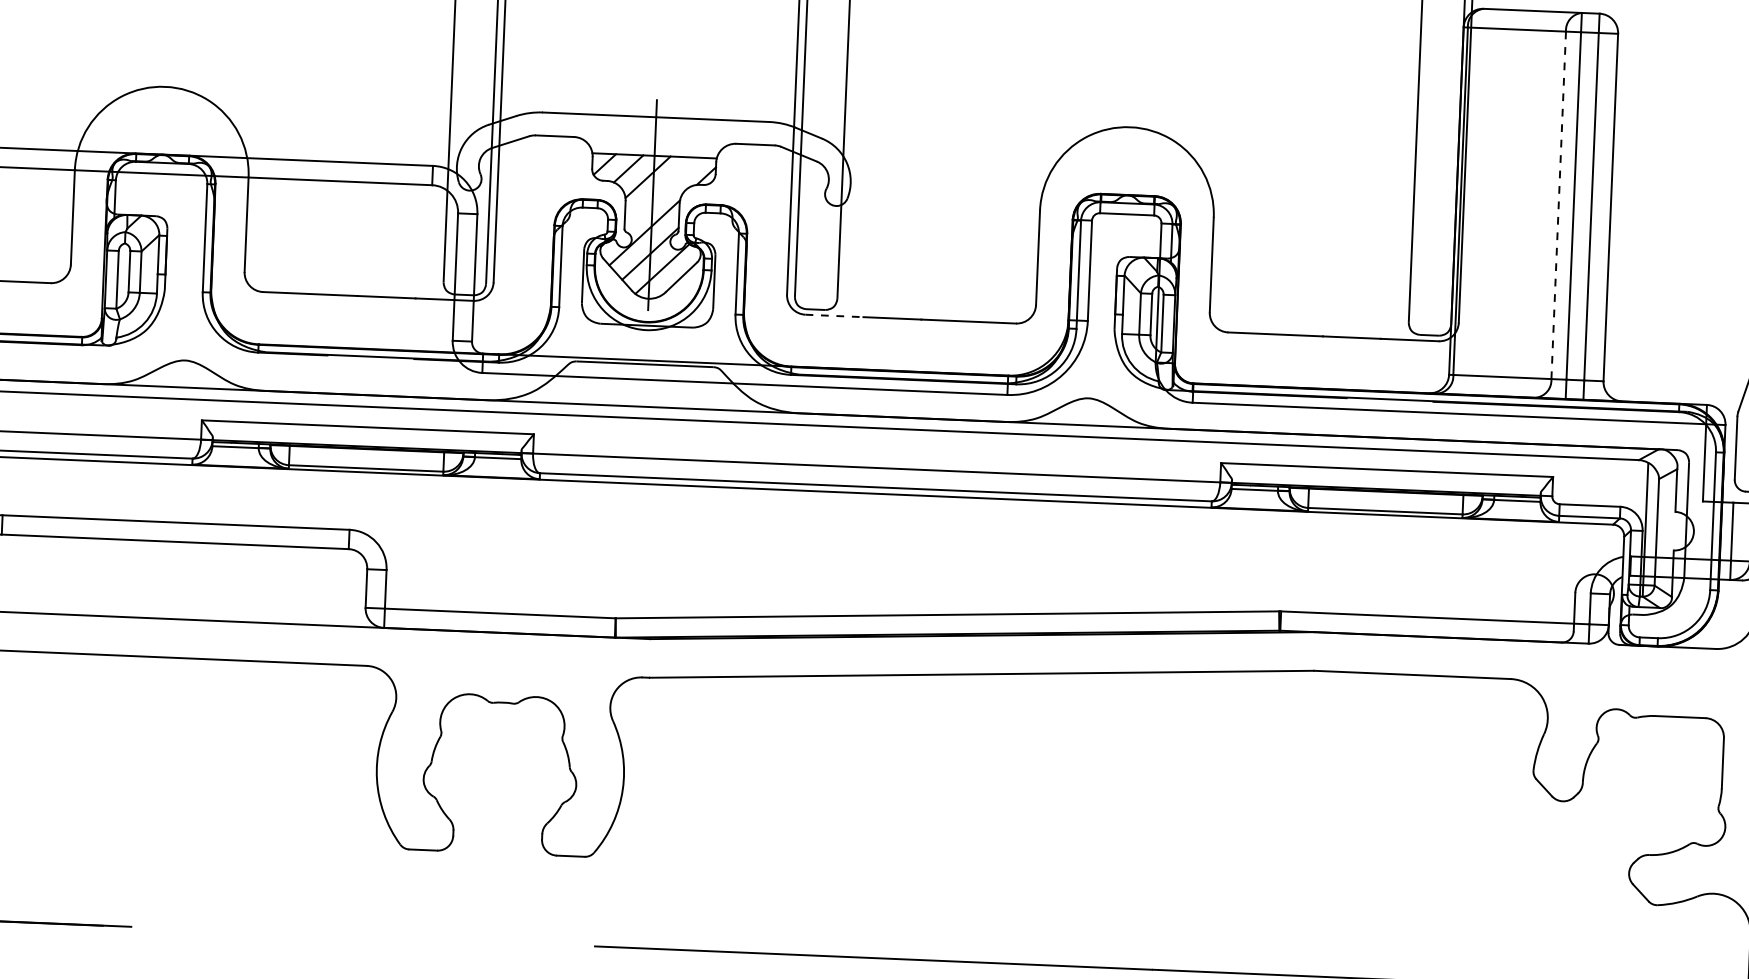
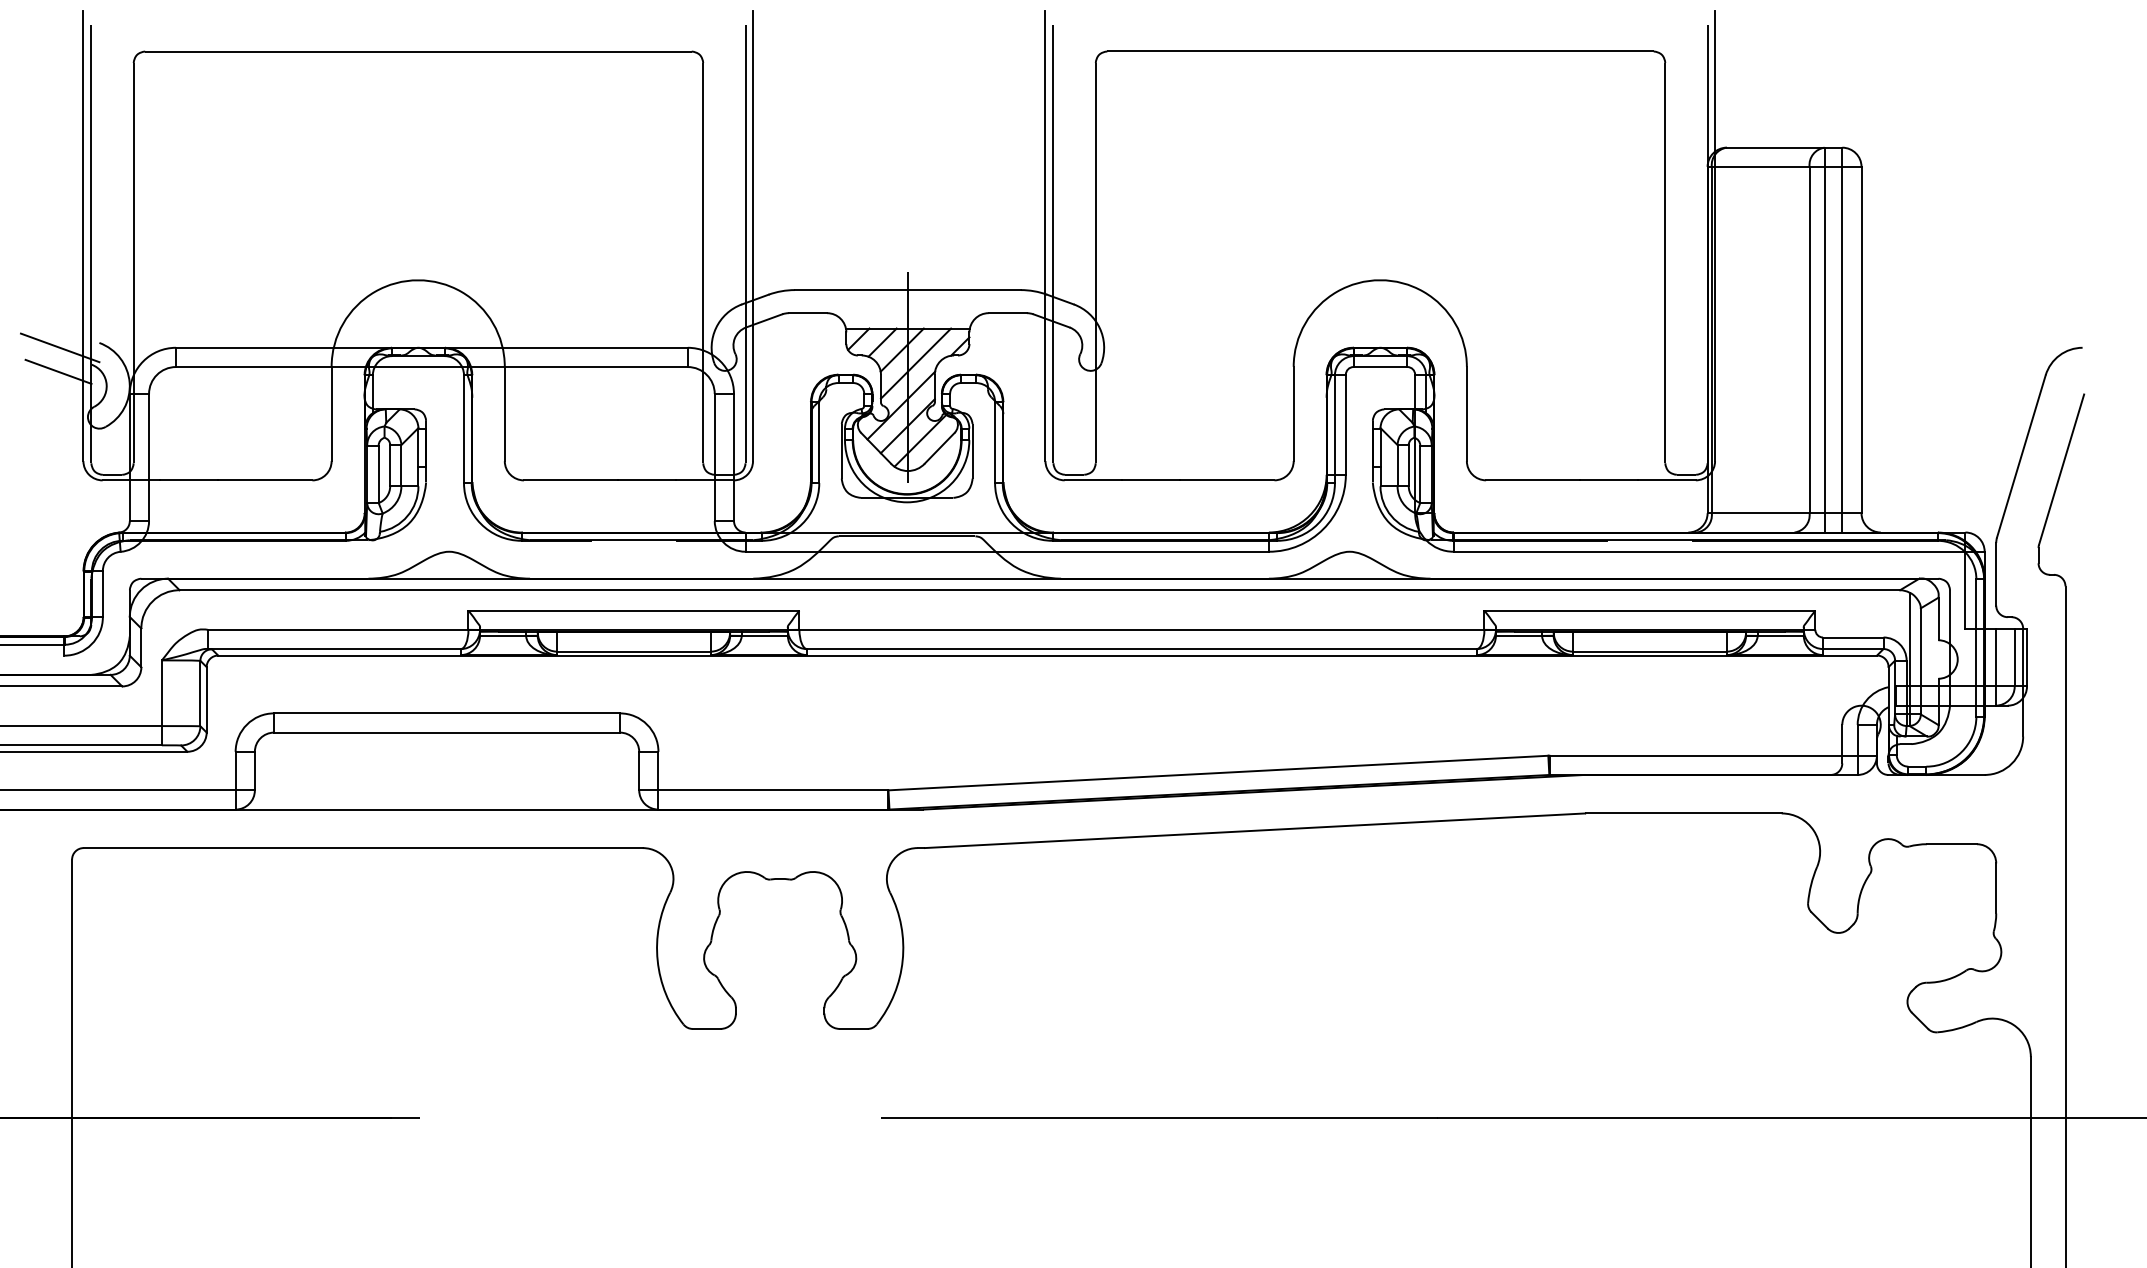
line: (660, 191) -> (915, 363), added
line: (1558, 205) -> (1809, 340), dashed -> solid
line: (834, 316) -> (1093, 480), dashed -> solid

